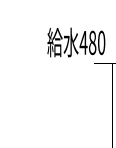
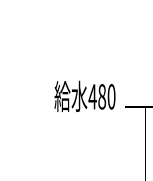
text: (75, 41) -> (84, 95), moved

